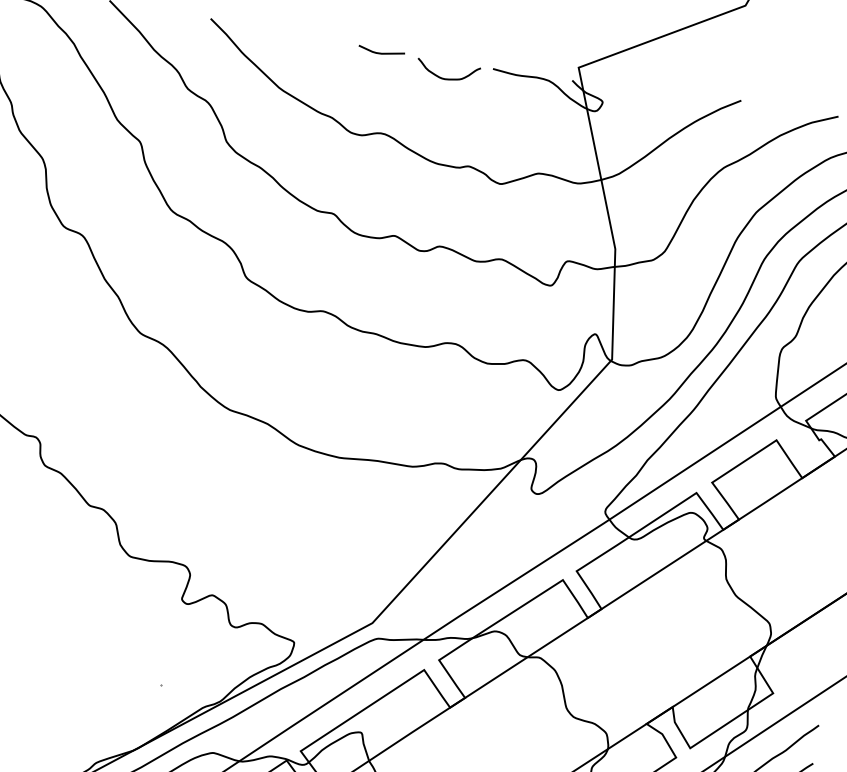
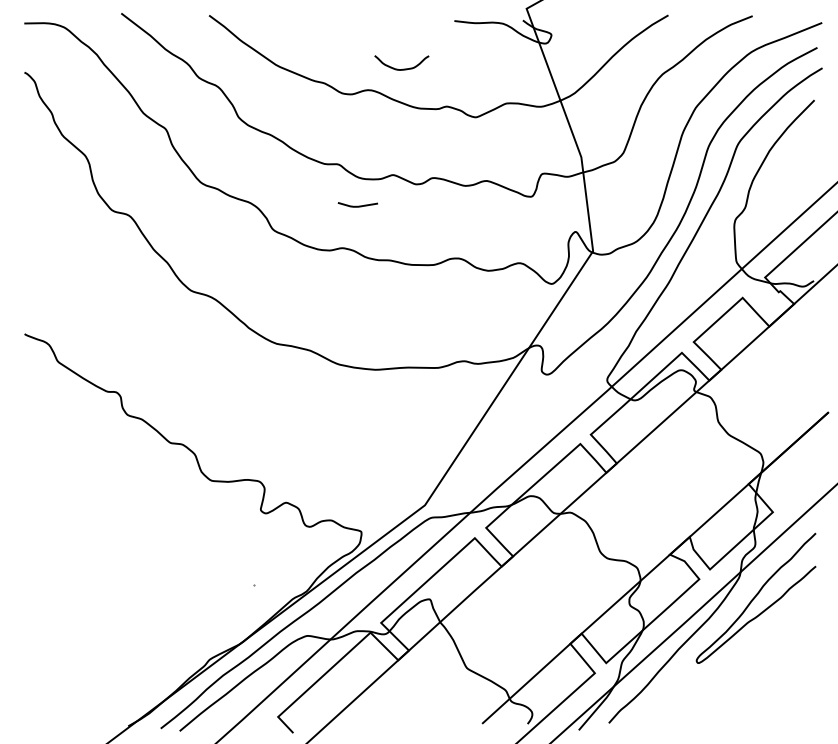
line: (380, 52) -> (357, 205), moved
curve: (447, 77) -> (402, 68), moved

